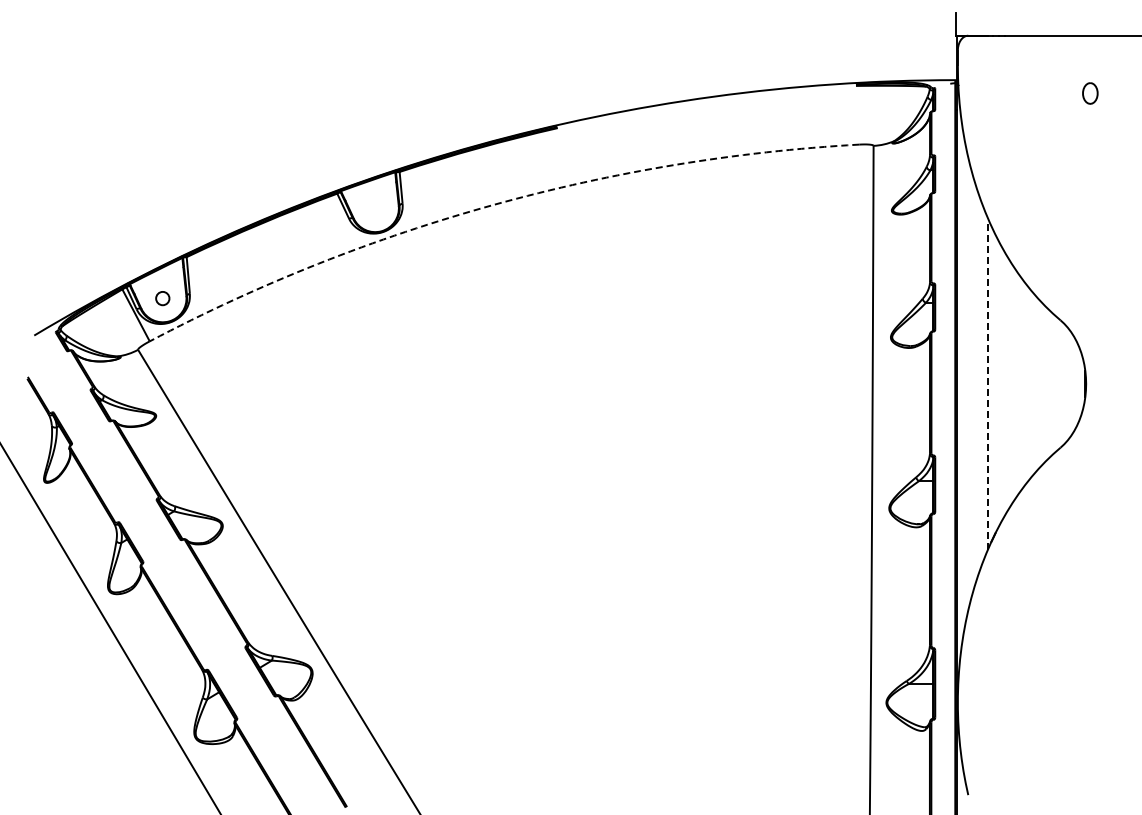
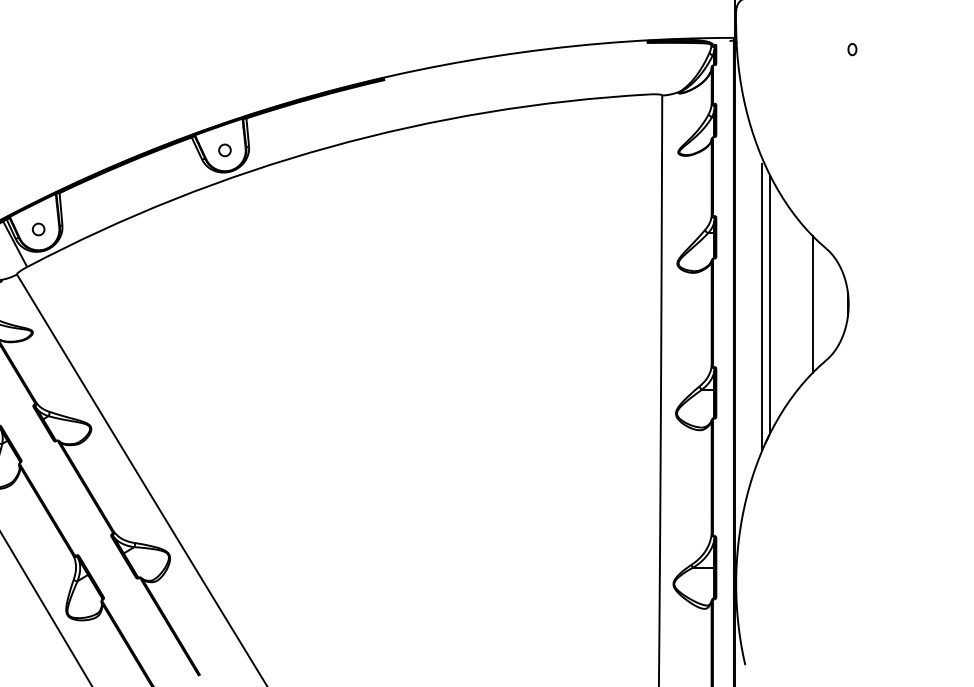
part: (1090, 93) -> (852, 49), size x0.62
arc: (493, 204) -> (328, 146), dashed -> solid
circle: (374, 207) -> (224, 149), added
line: (996, 383) -> (770, 304), added
line: (1045, 383) -> (813, 304), added
line: (987, 386) -> (762, 306), dashed -> solid

